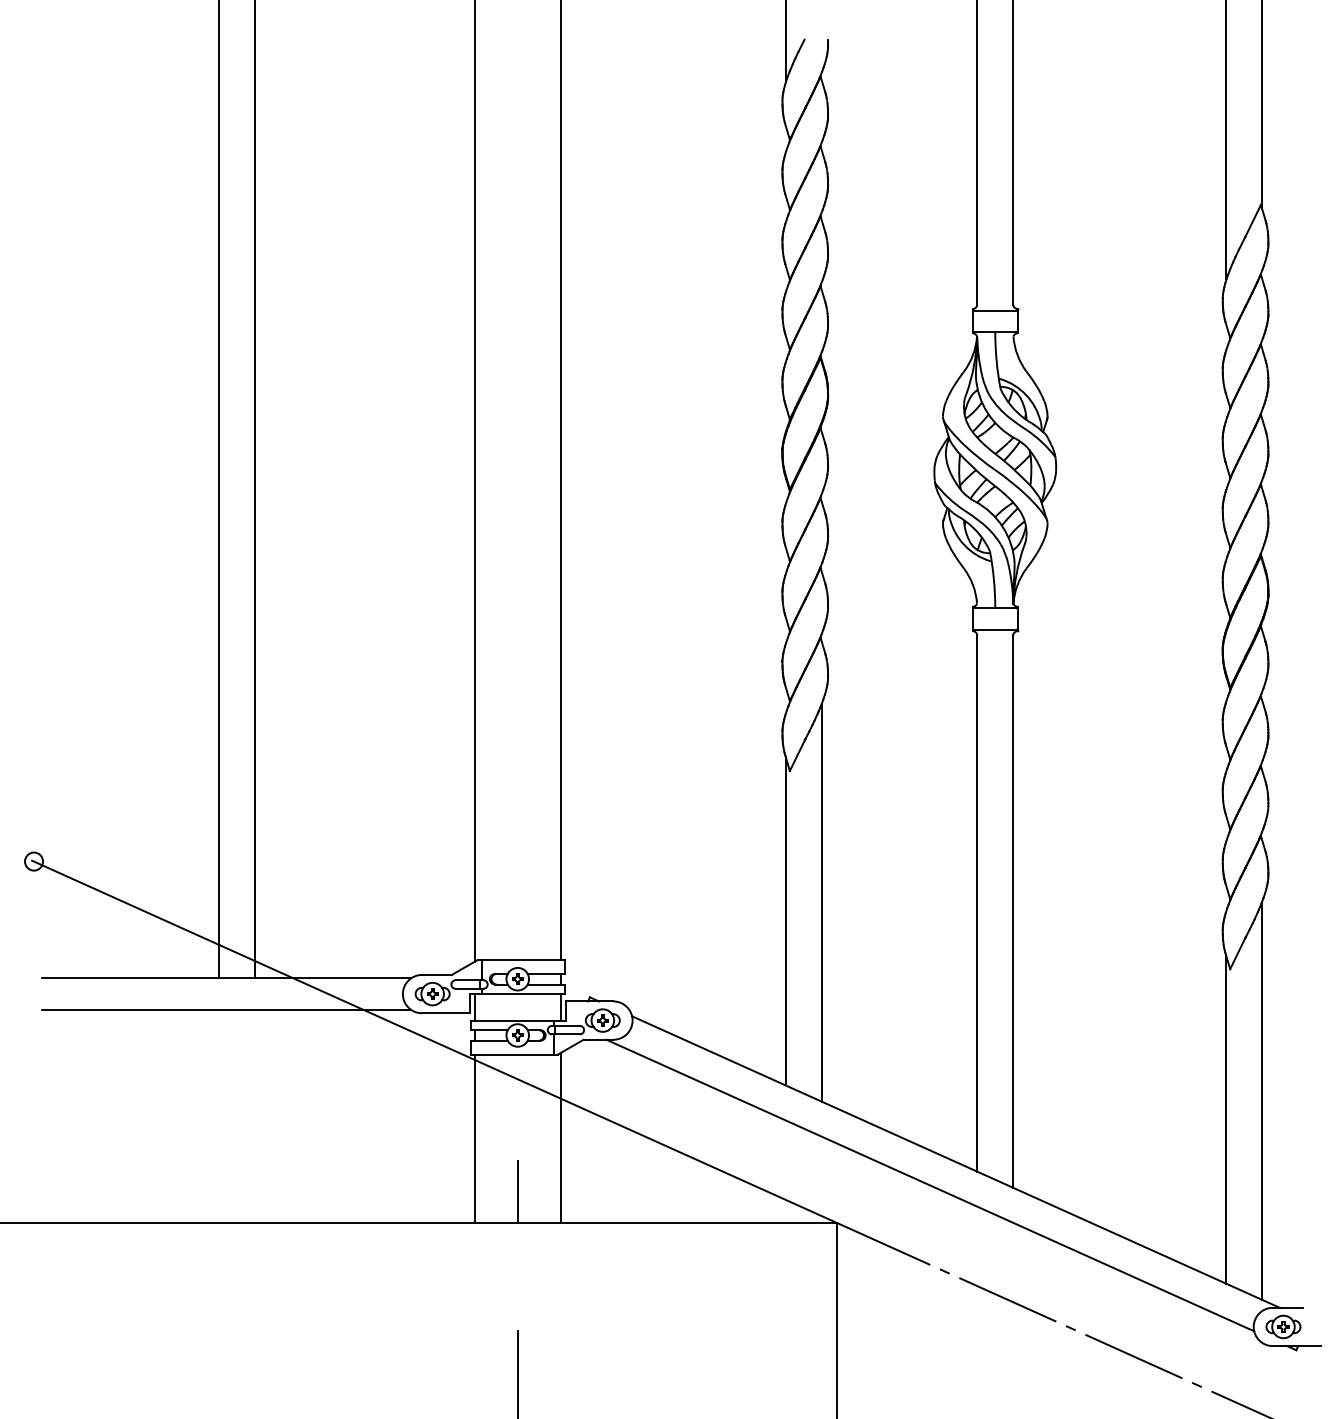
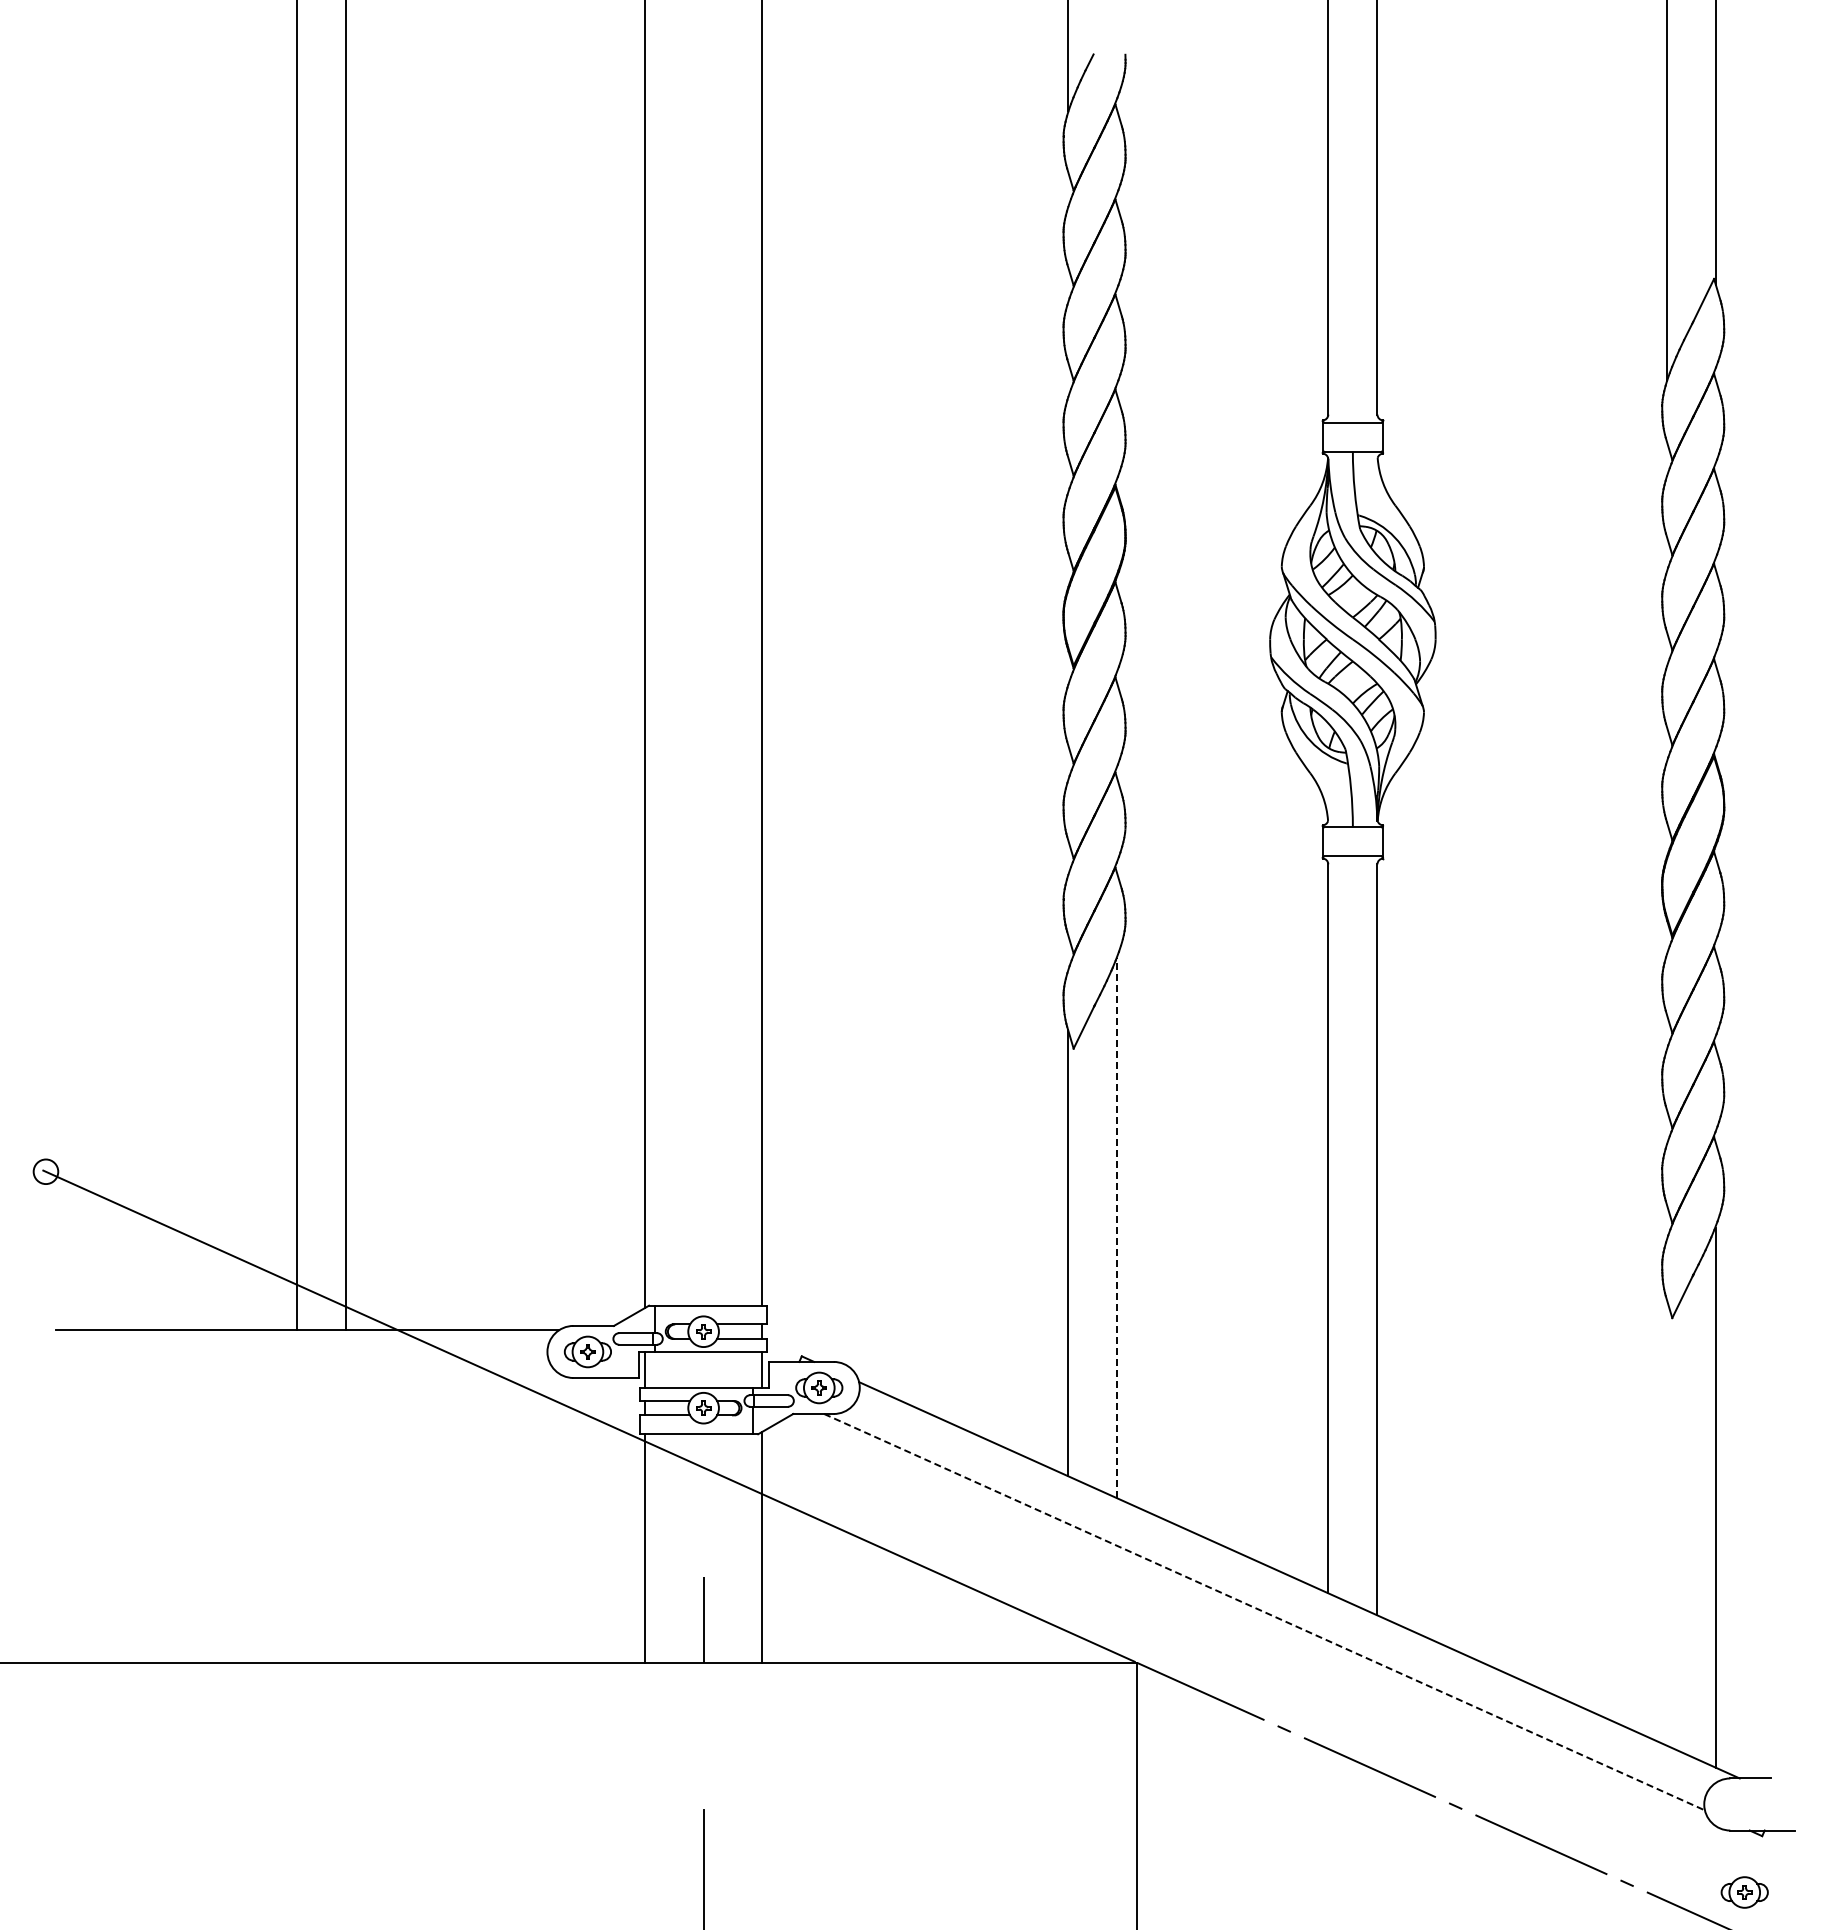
line: (822, 902) -> (1117, 1227), solid -> dashed
line: (226, 1009) -> (307, 1373), removed
line: (1225, 1119) -> (1666, 1522), removed
line: (930, 1185) -> (1264, 1612), solid -> dashed
part: (1283, 1326) -> (1744, 1892), moved

